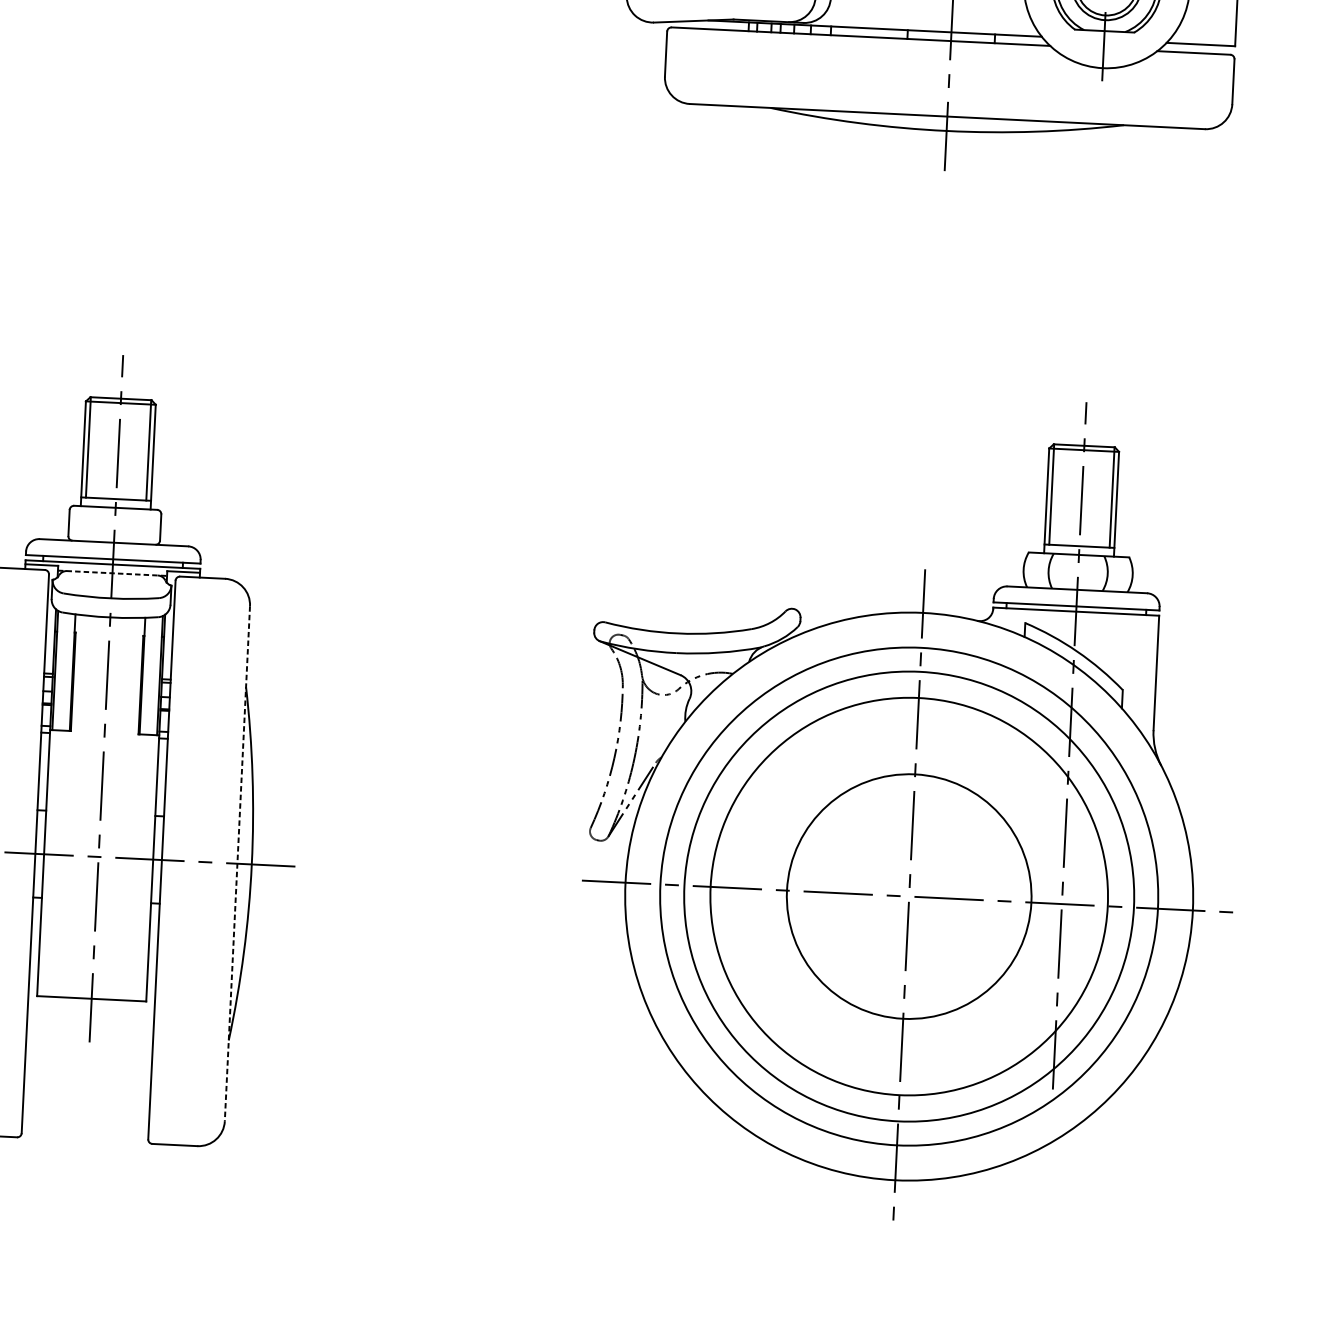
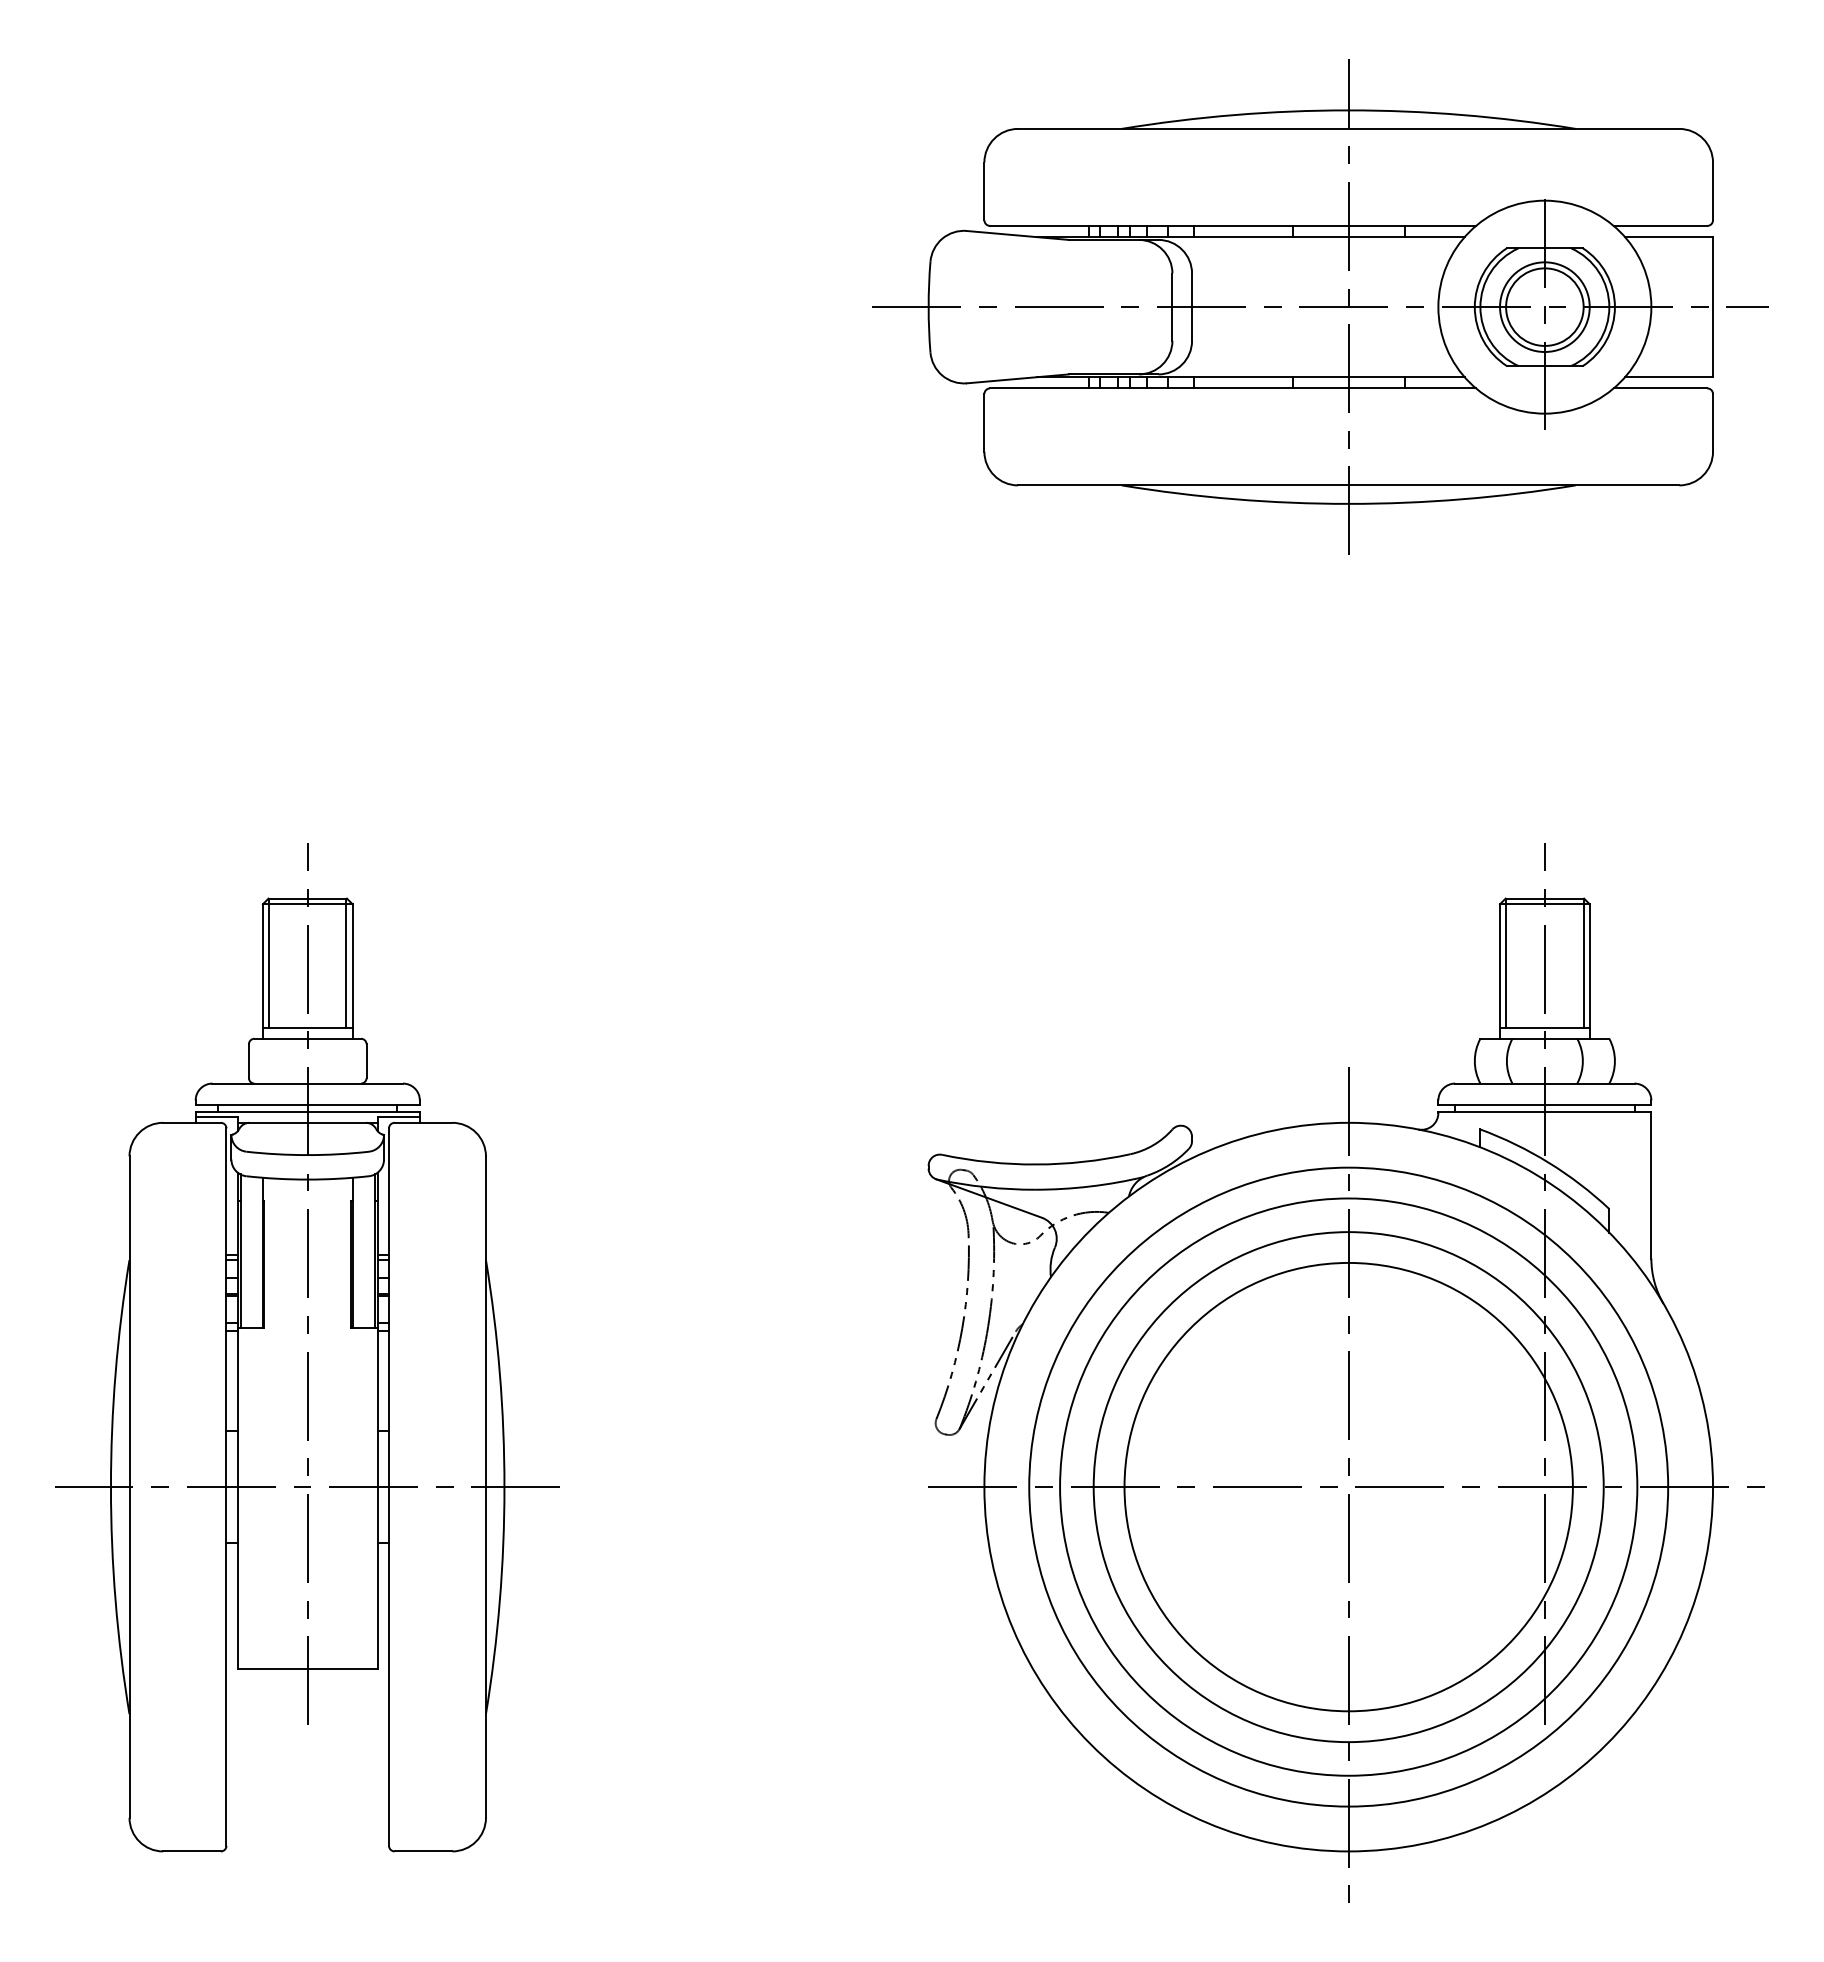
line: (113, 573) -> (308, 1122), dashed -> solid
line: (237, 864) -> (485, 1487), dashed -> solid
circle: (909, 896) -> (1348, 1486), size x1.43

